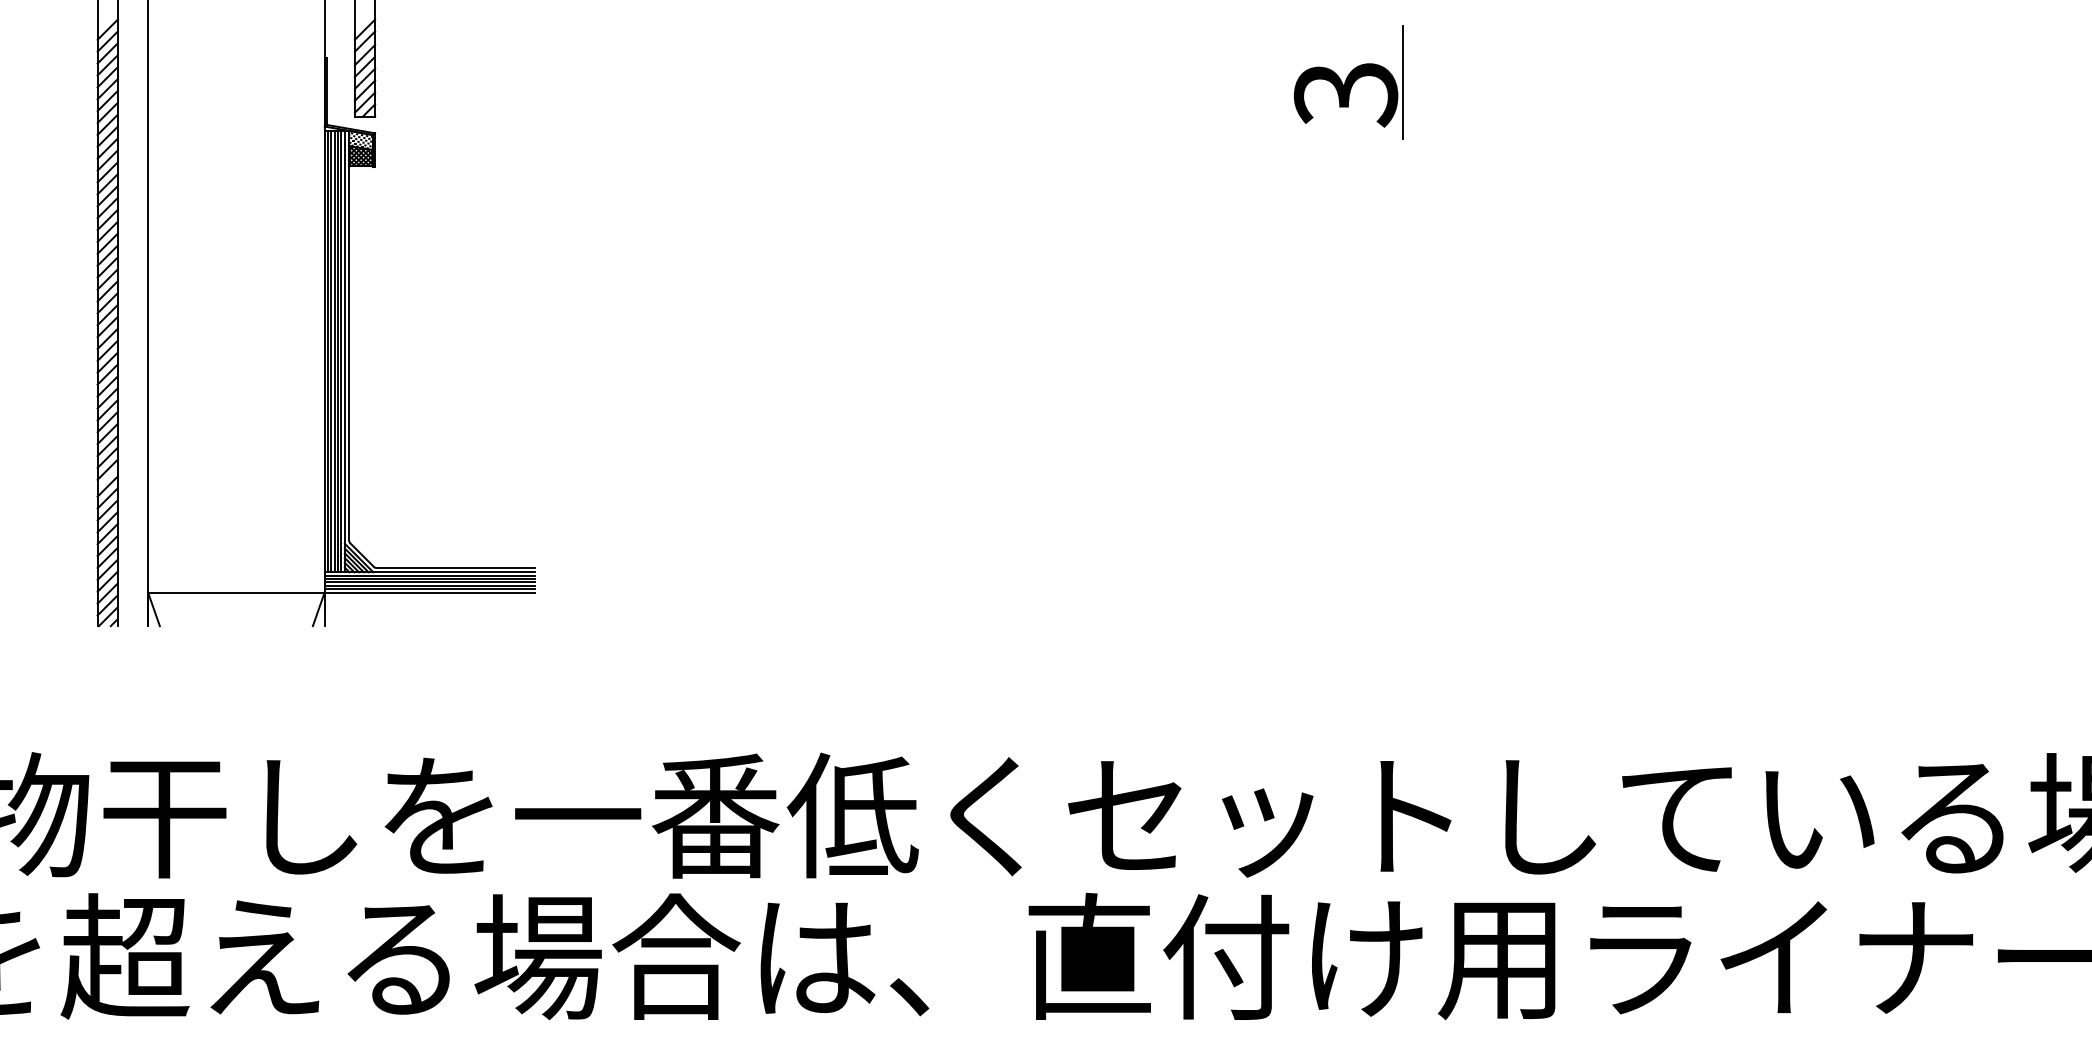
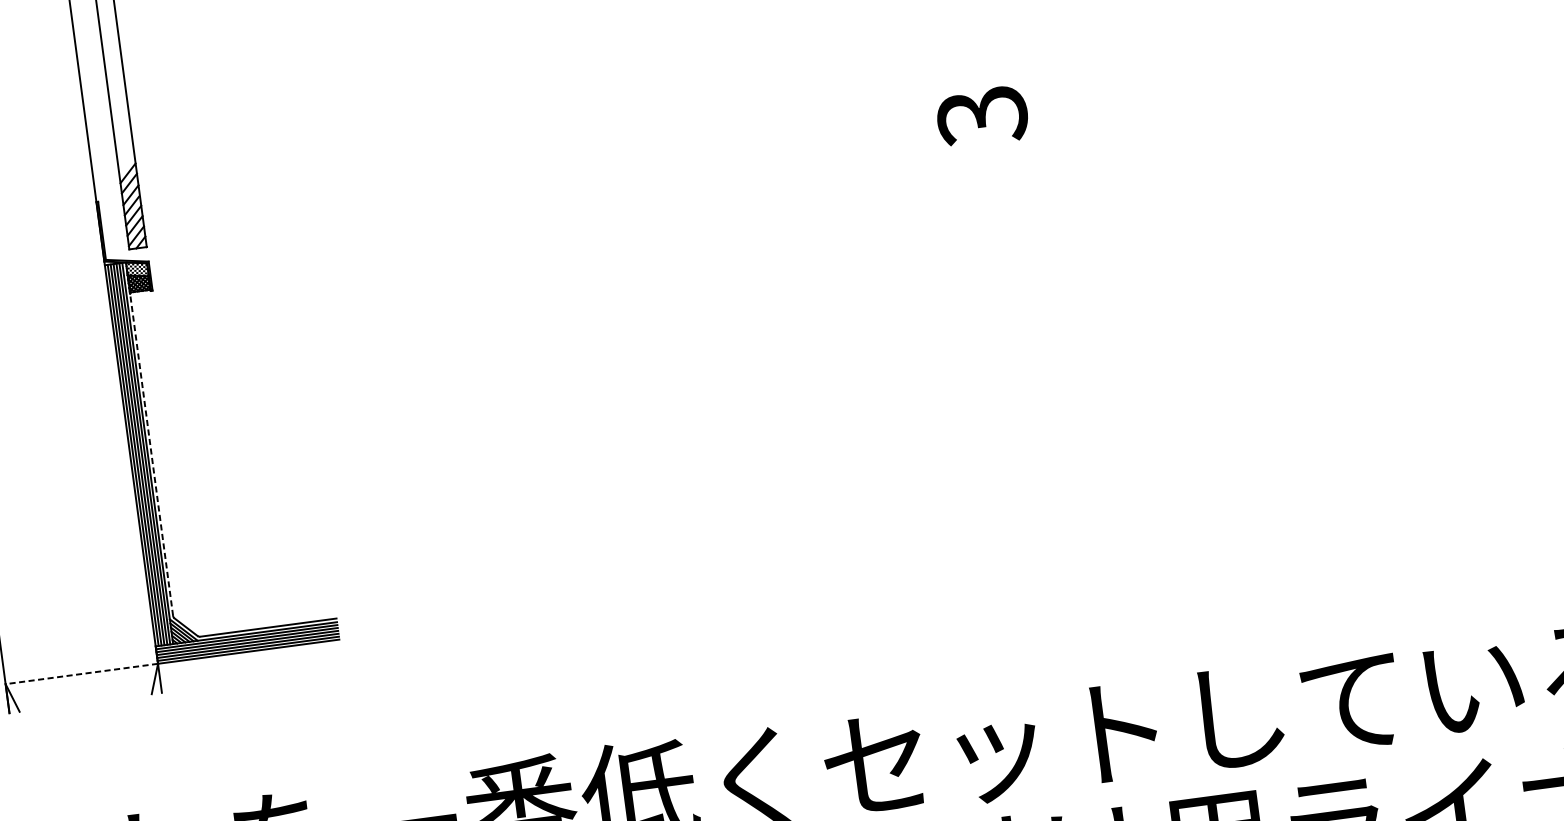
line: (1403, 81) -> (1030, 98), removed
line: (349, 335) -> (149, 439), solid -> dashed
line: (235, 592) -> (81, 674), solid -> dashed

